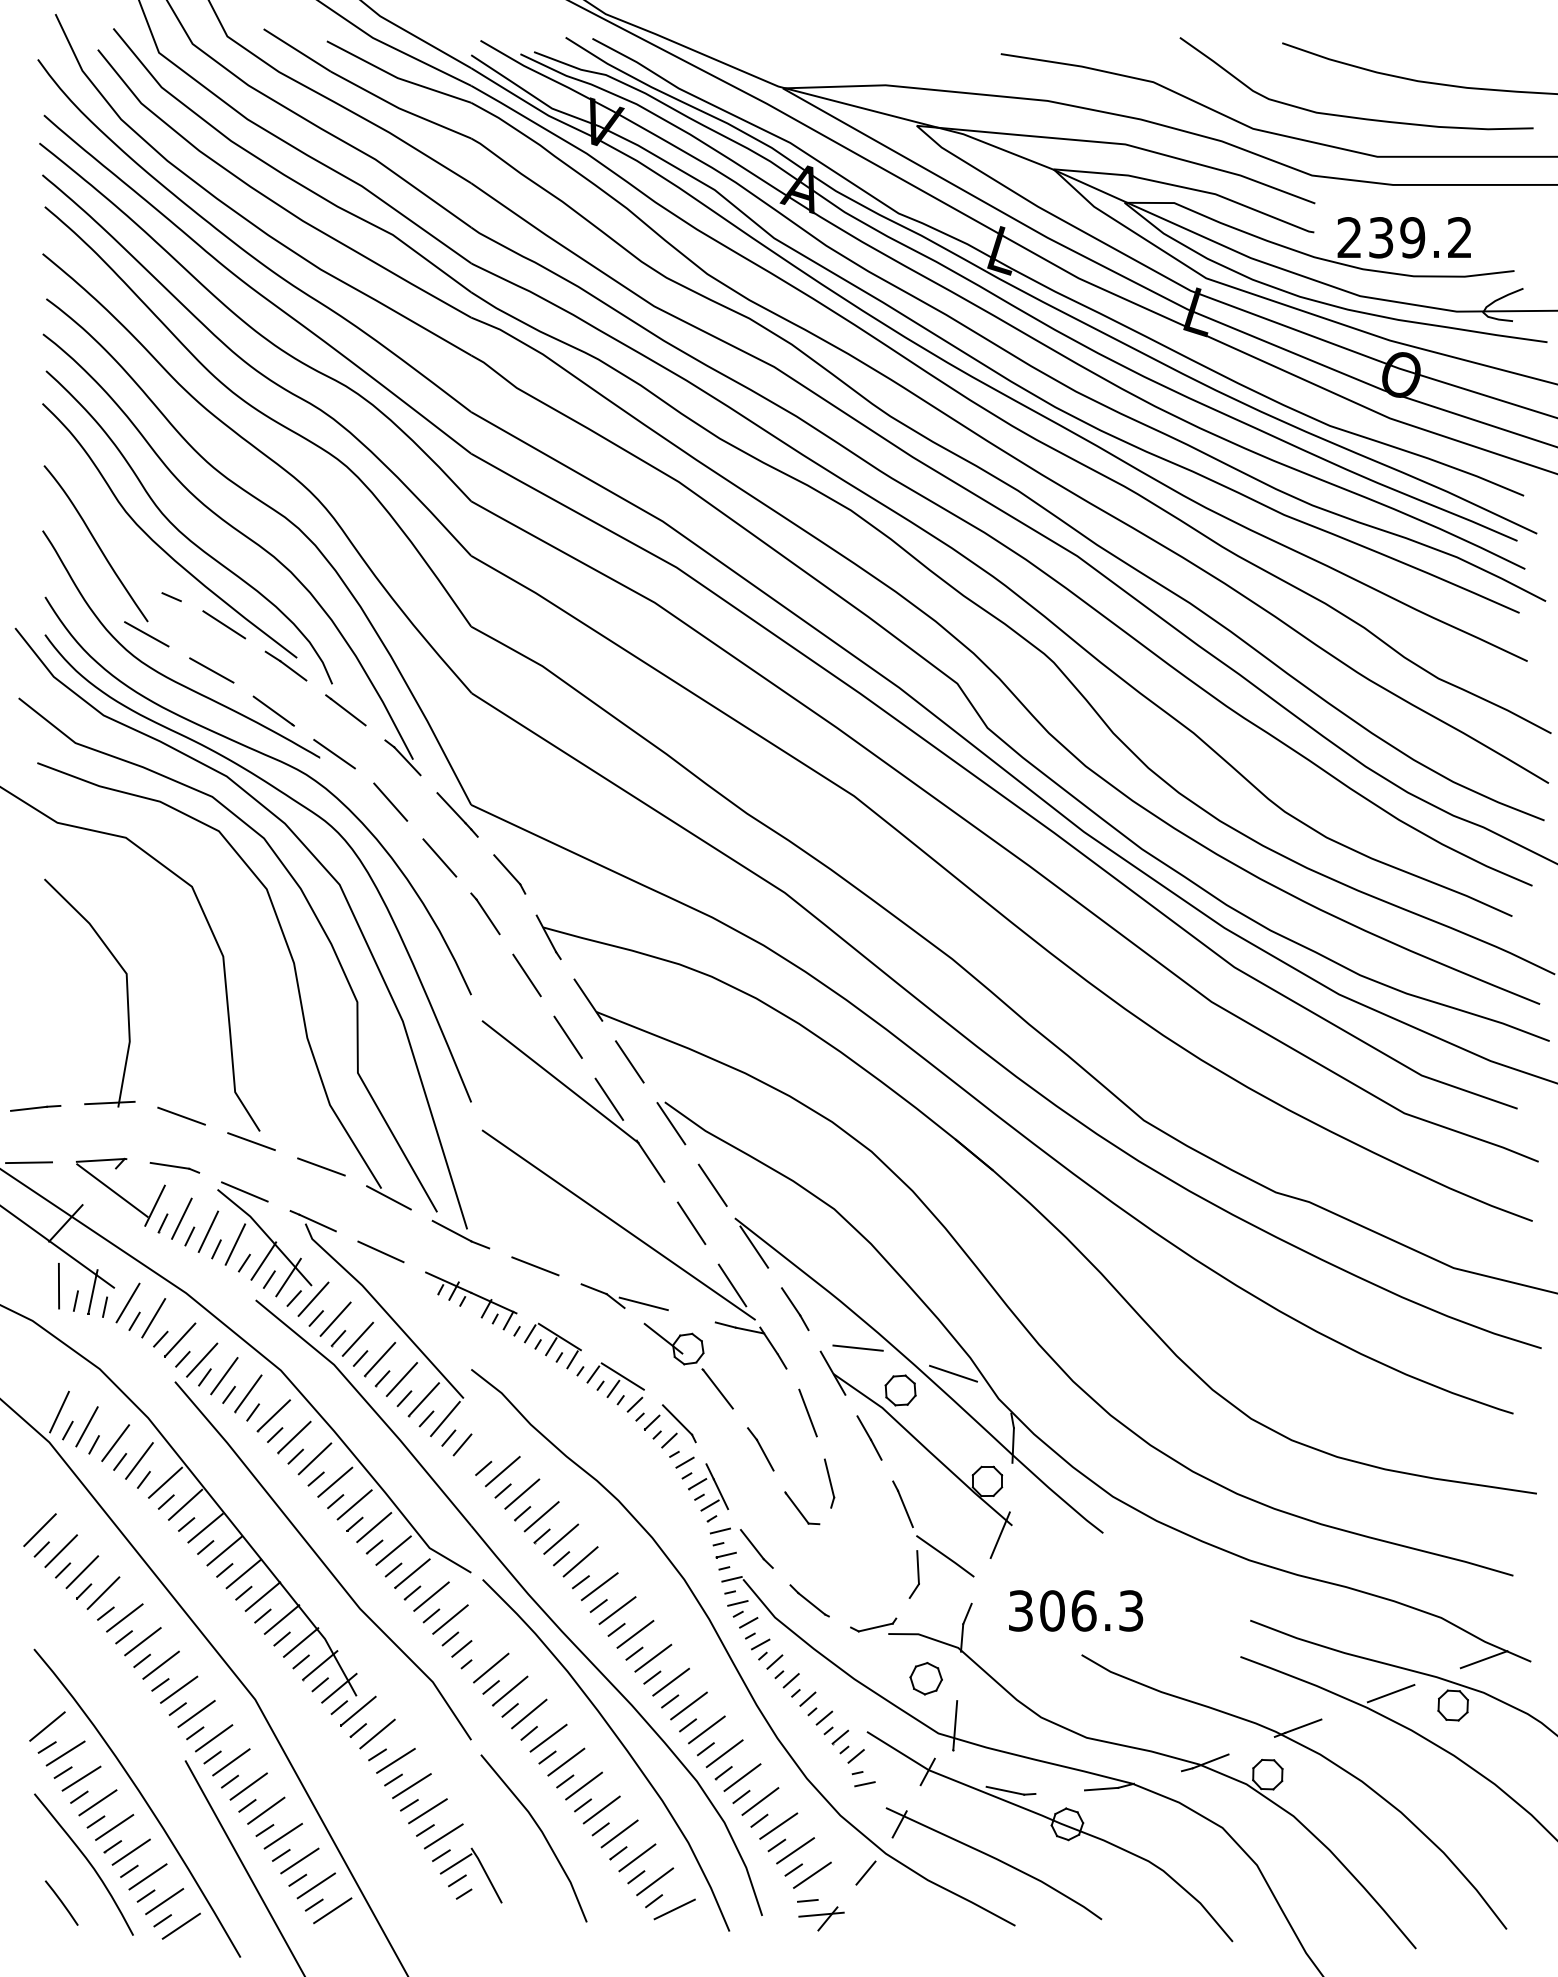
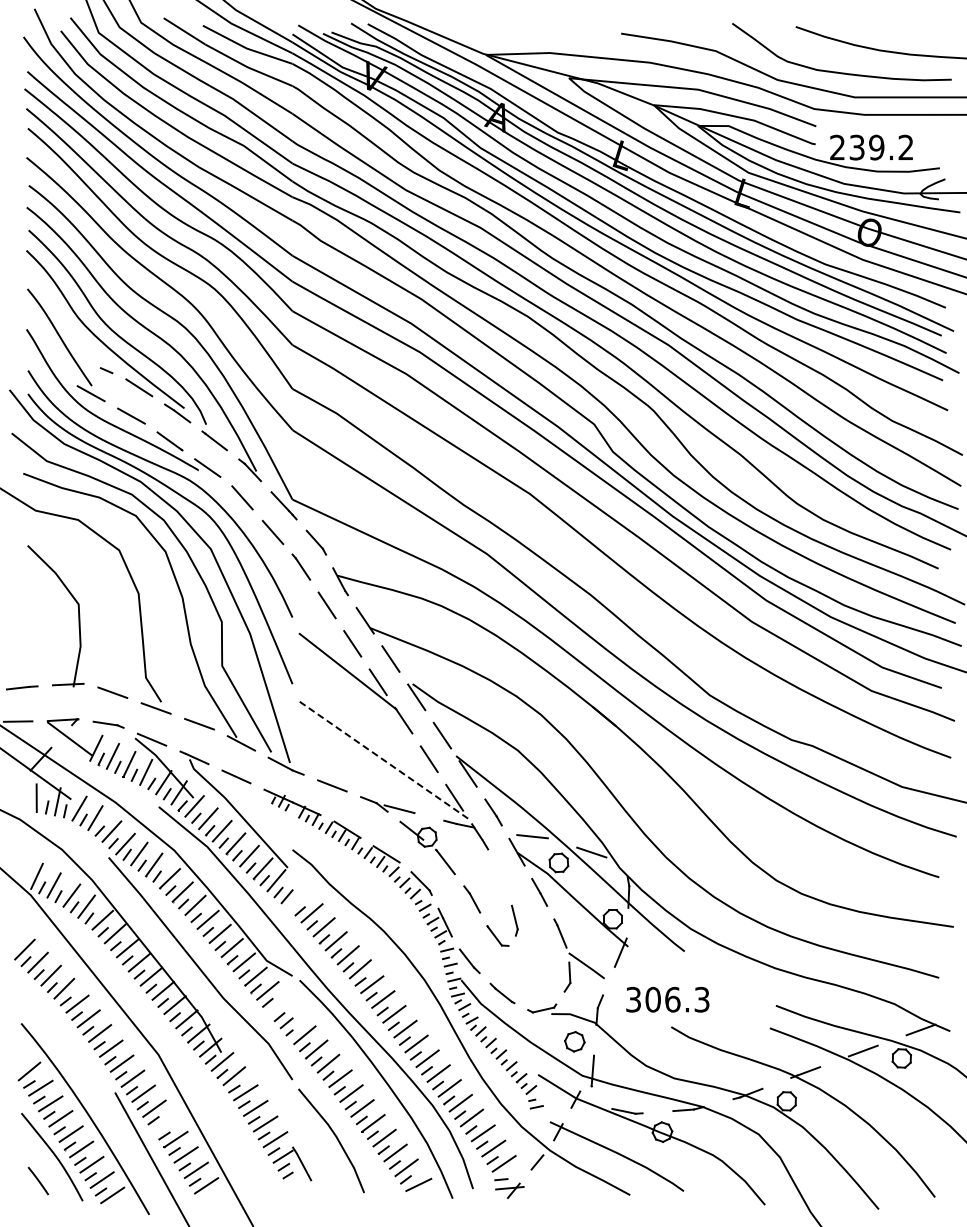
line: (619, 1225) -> (384, 760), solid -> dashed
line: (808, 1412) -> (501, 876), removed
line: (450, 1618) -> (279, 1004), removed
line: (266, 1810) -> (165, 1123), removed

